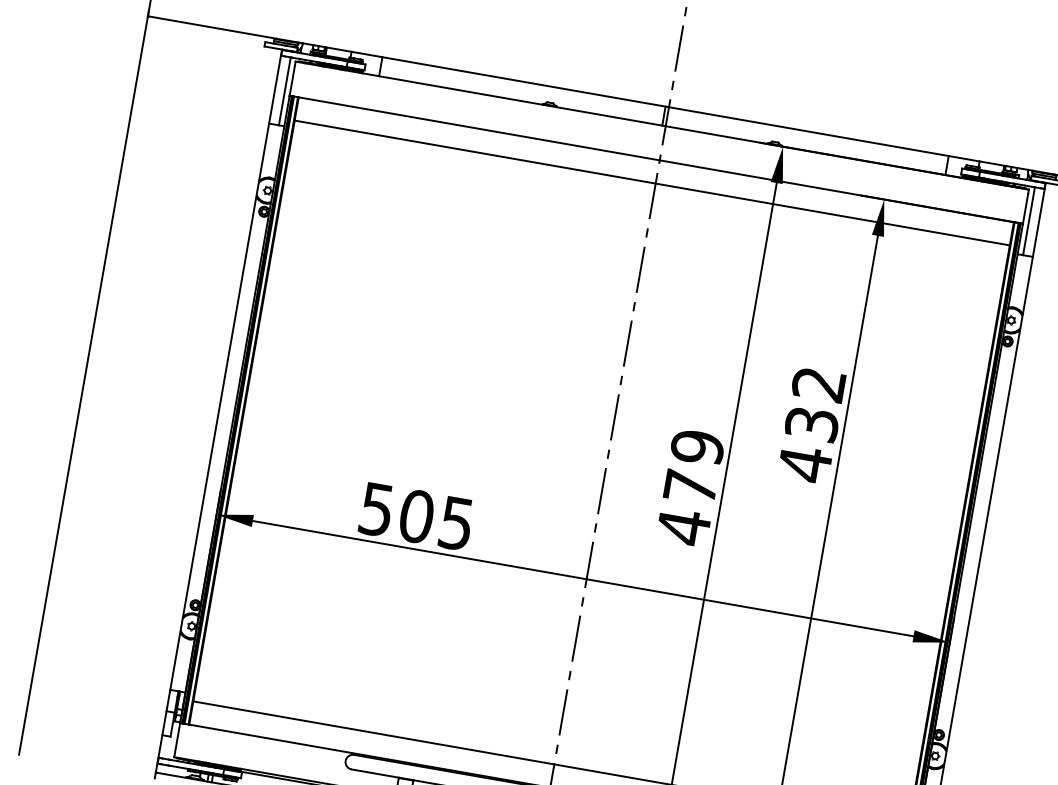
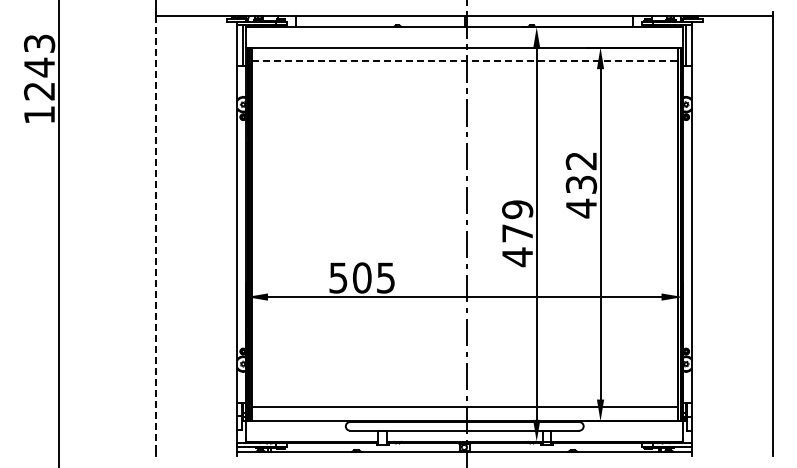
line: (651, 183) -> (464, 61), solid -> dashed
line: (84, 383) -> (156, 234), solid -> dashed

